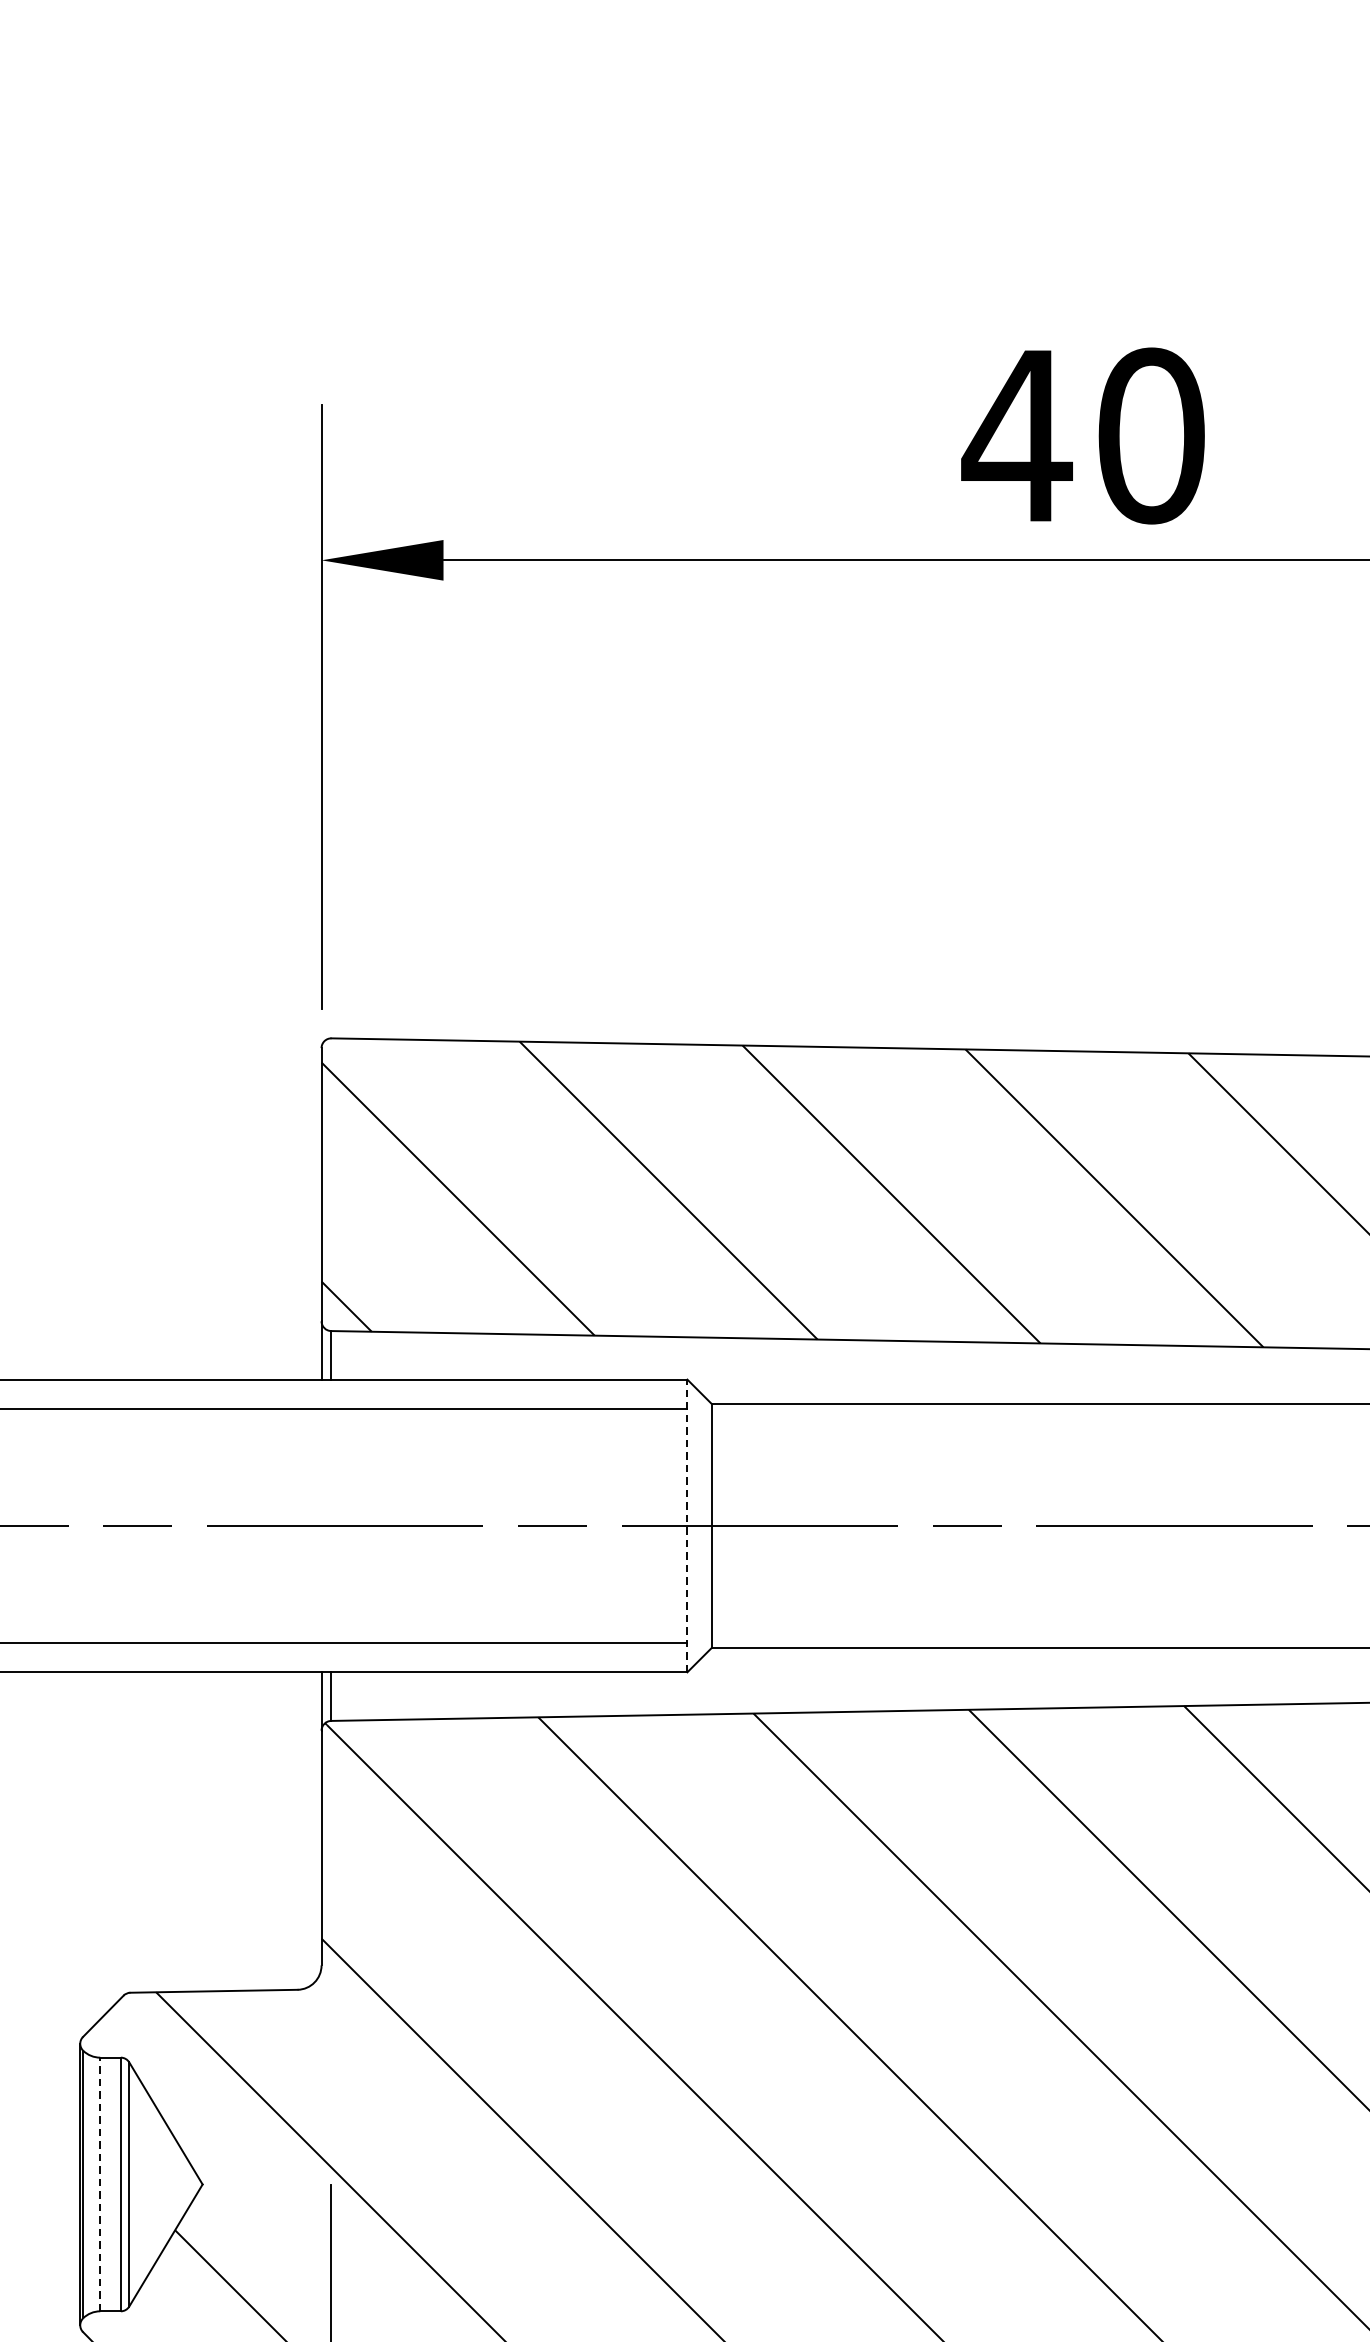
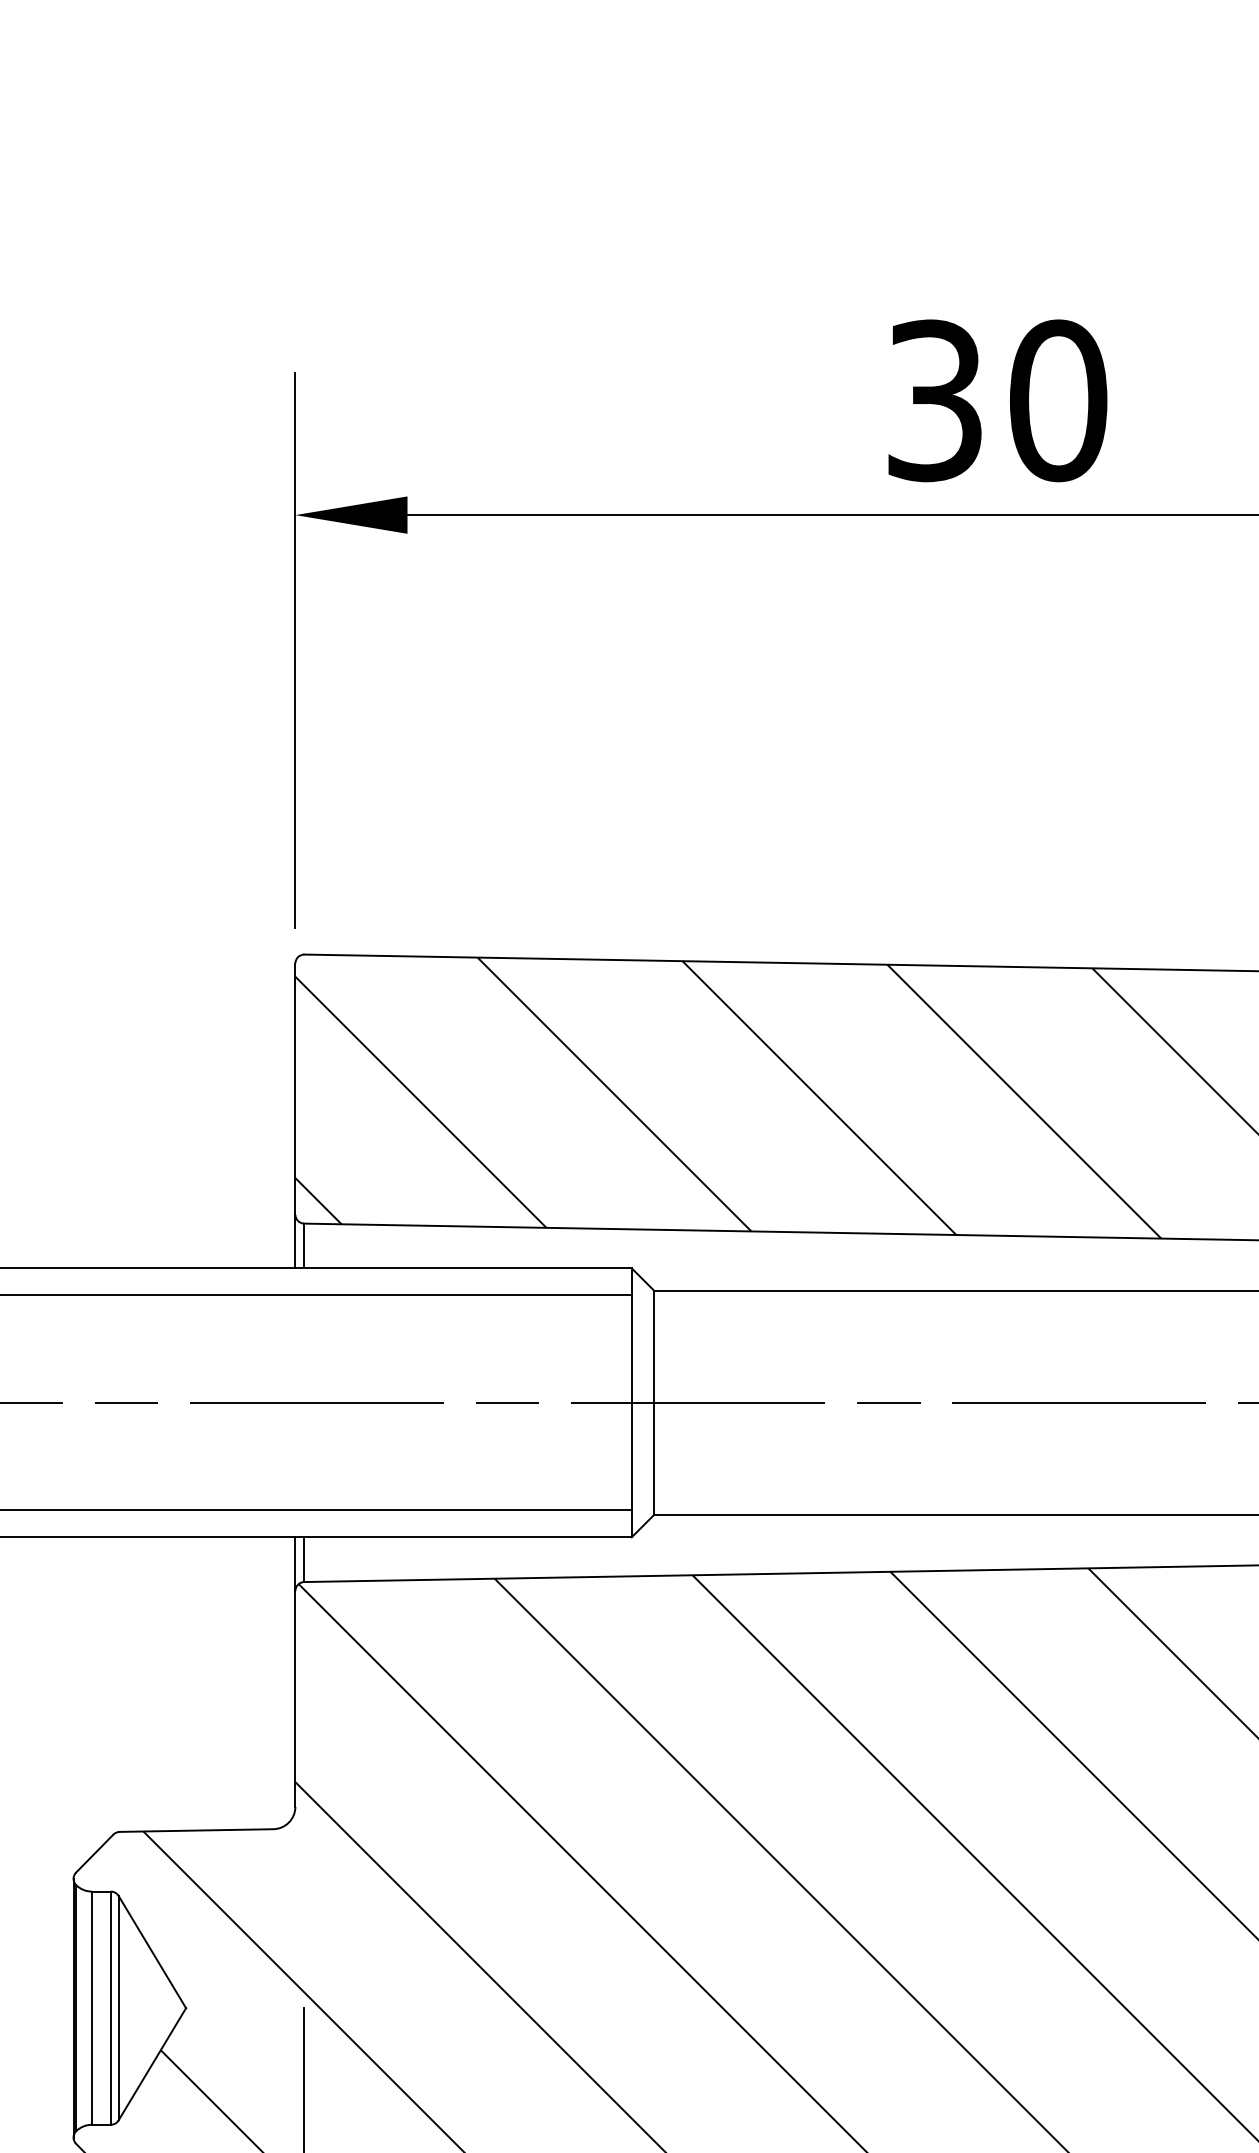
text: (1016, 435) -> (934, 400), 40 -> 30
line: (687, 1525) -> (631, 1402), dashed -> solid
line: (99, 2184) -> (91, 2008), dashed -> solid

